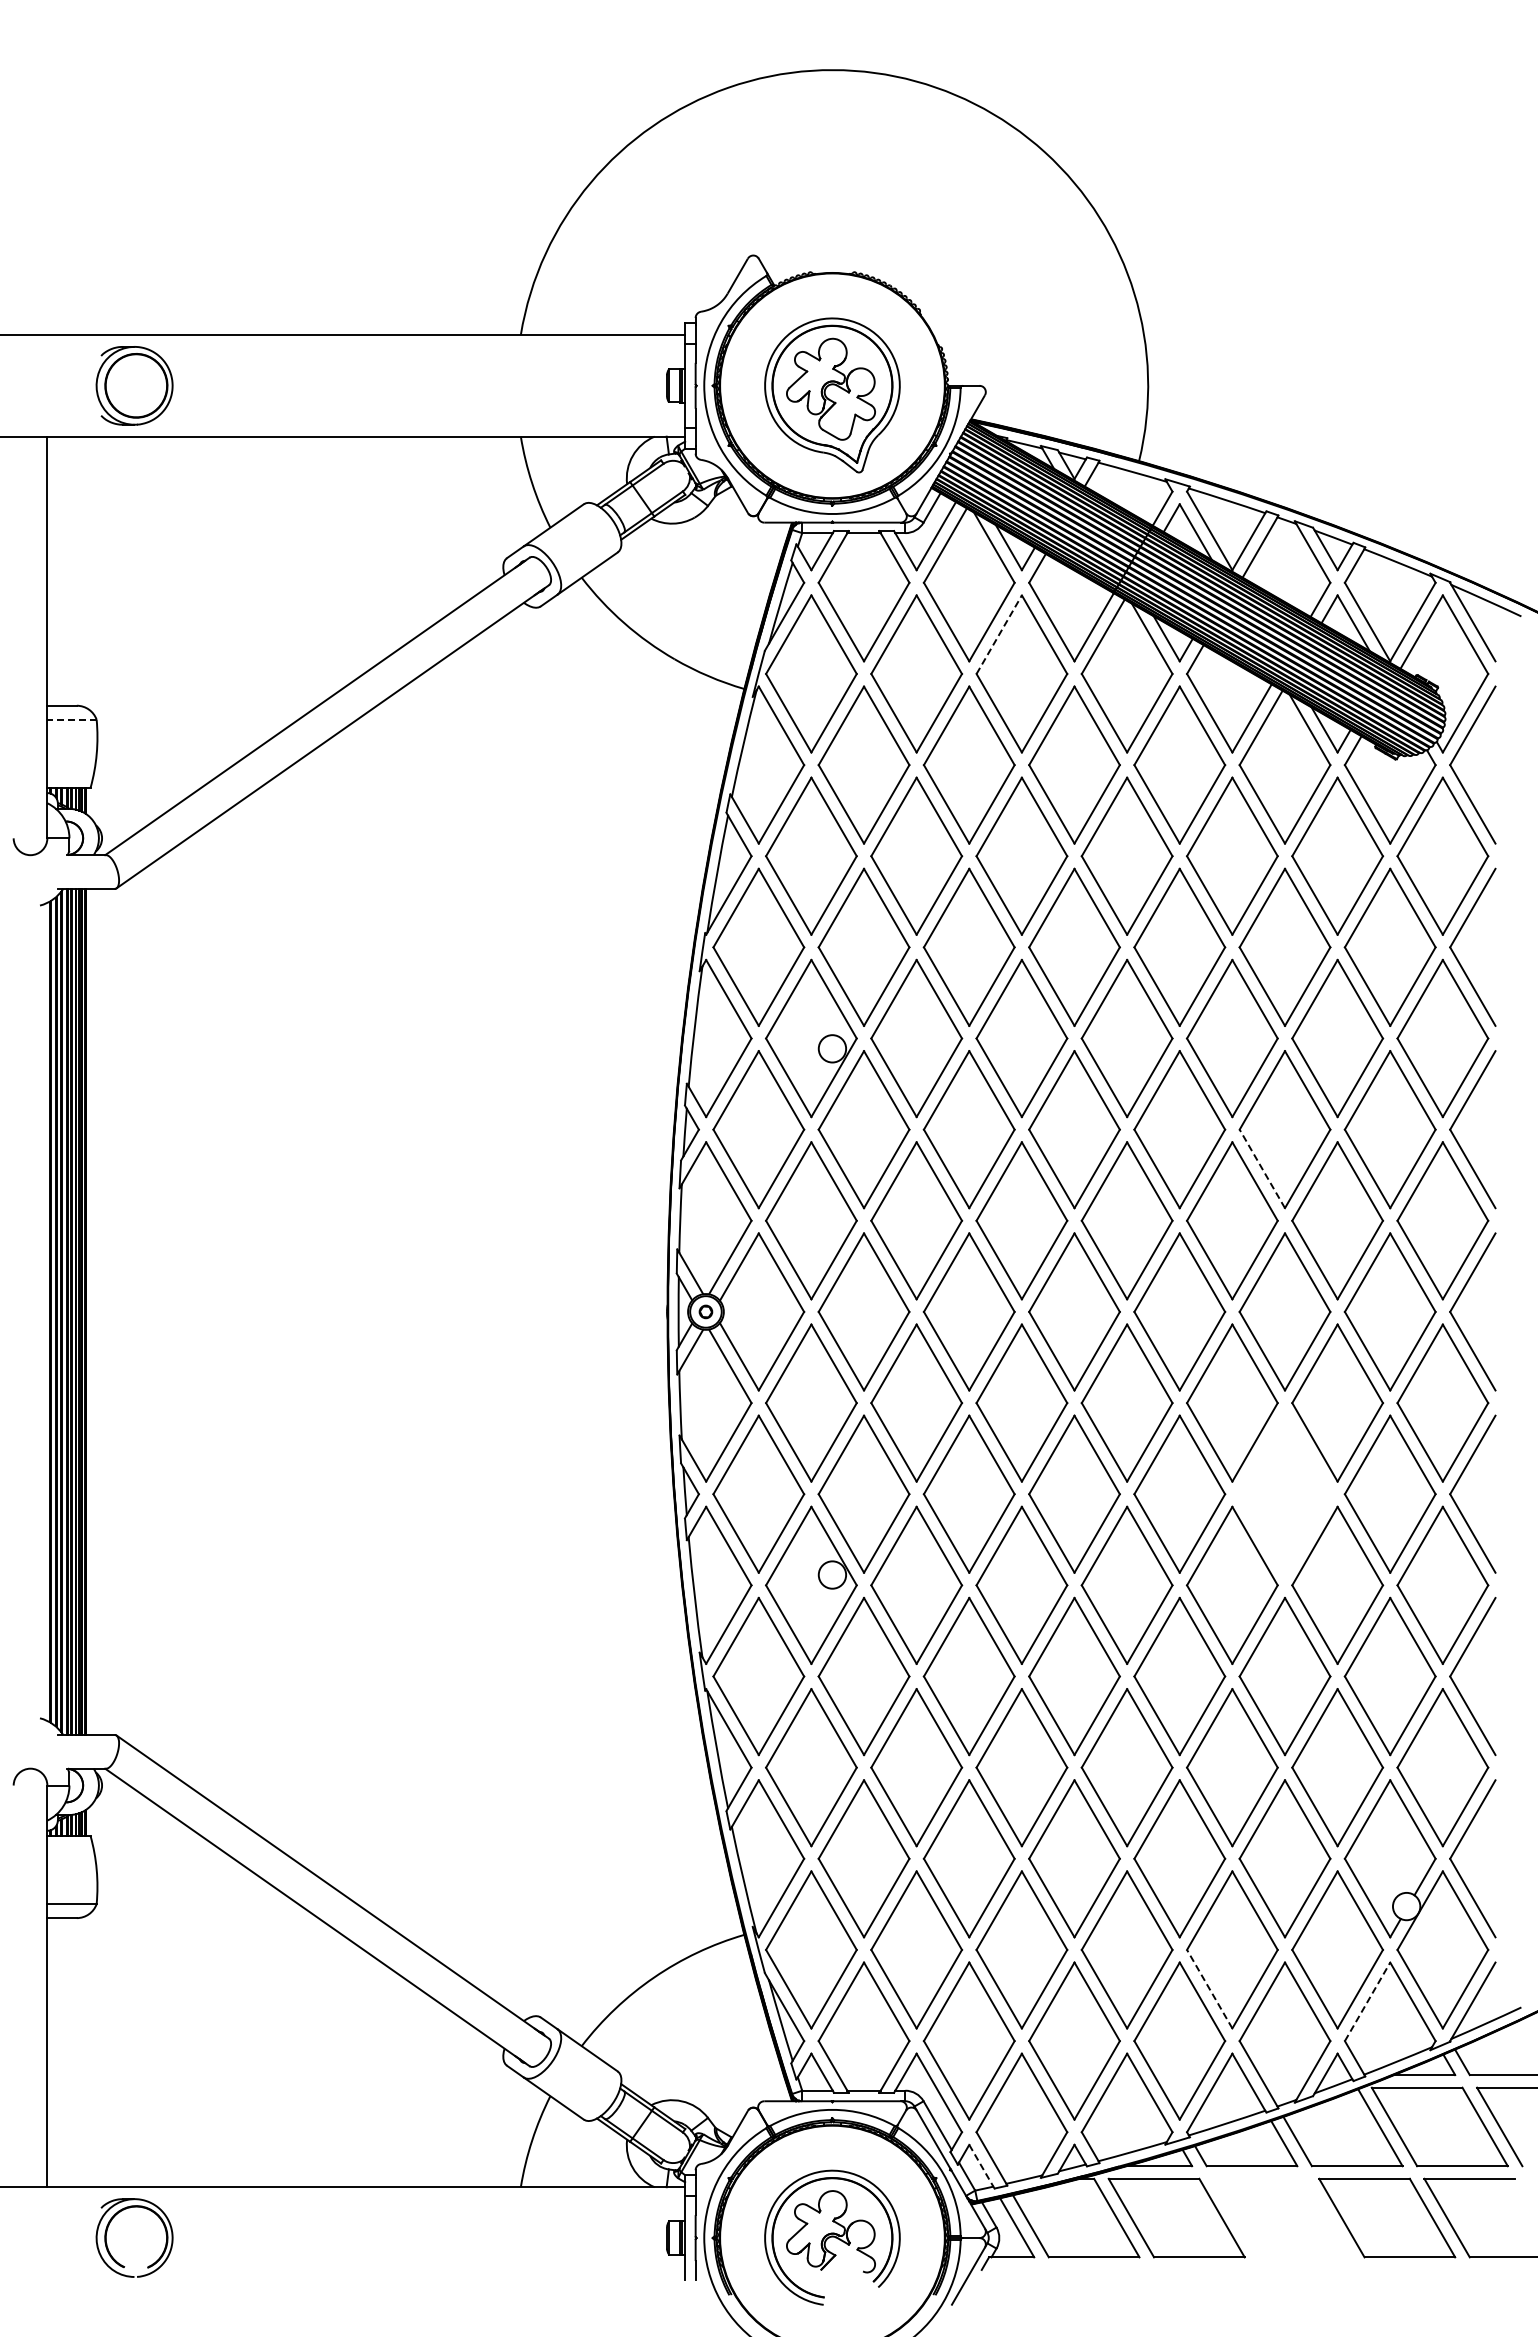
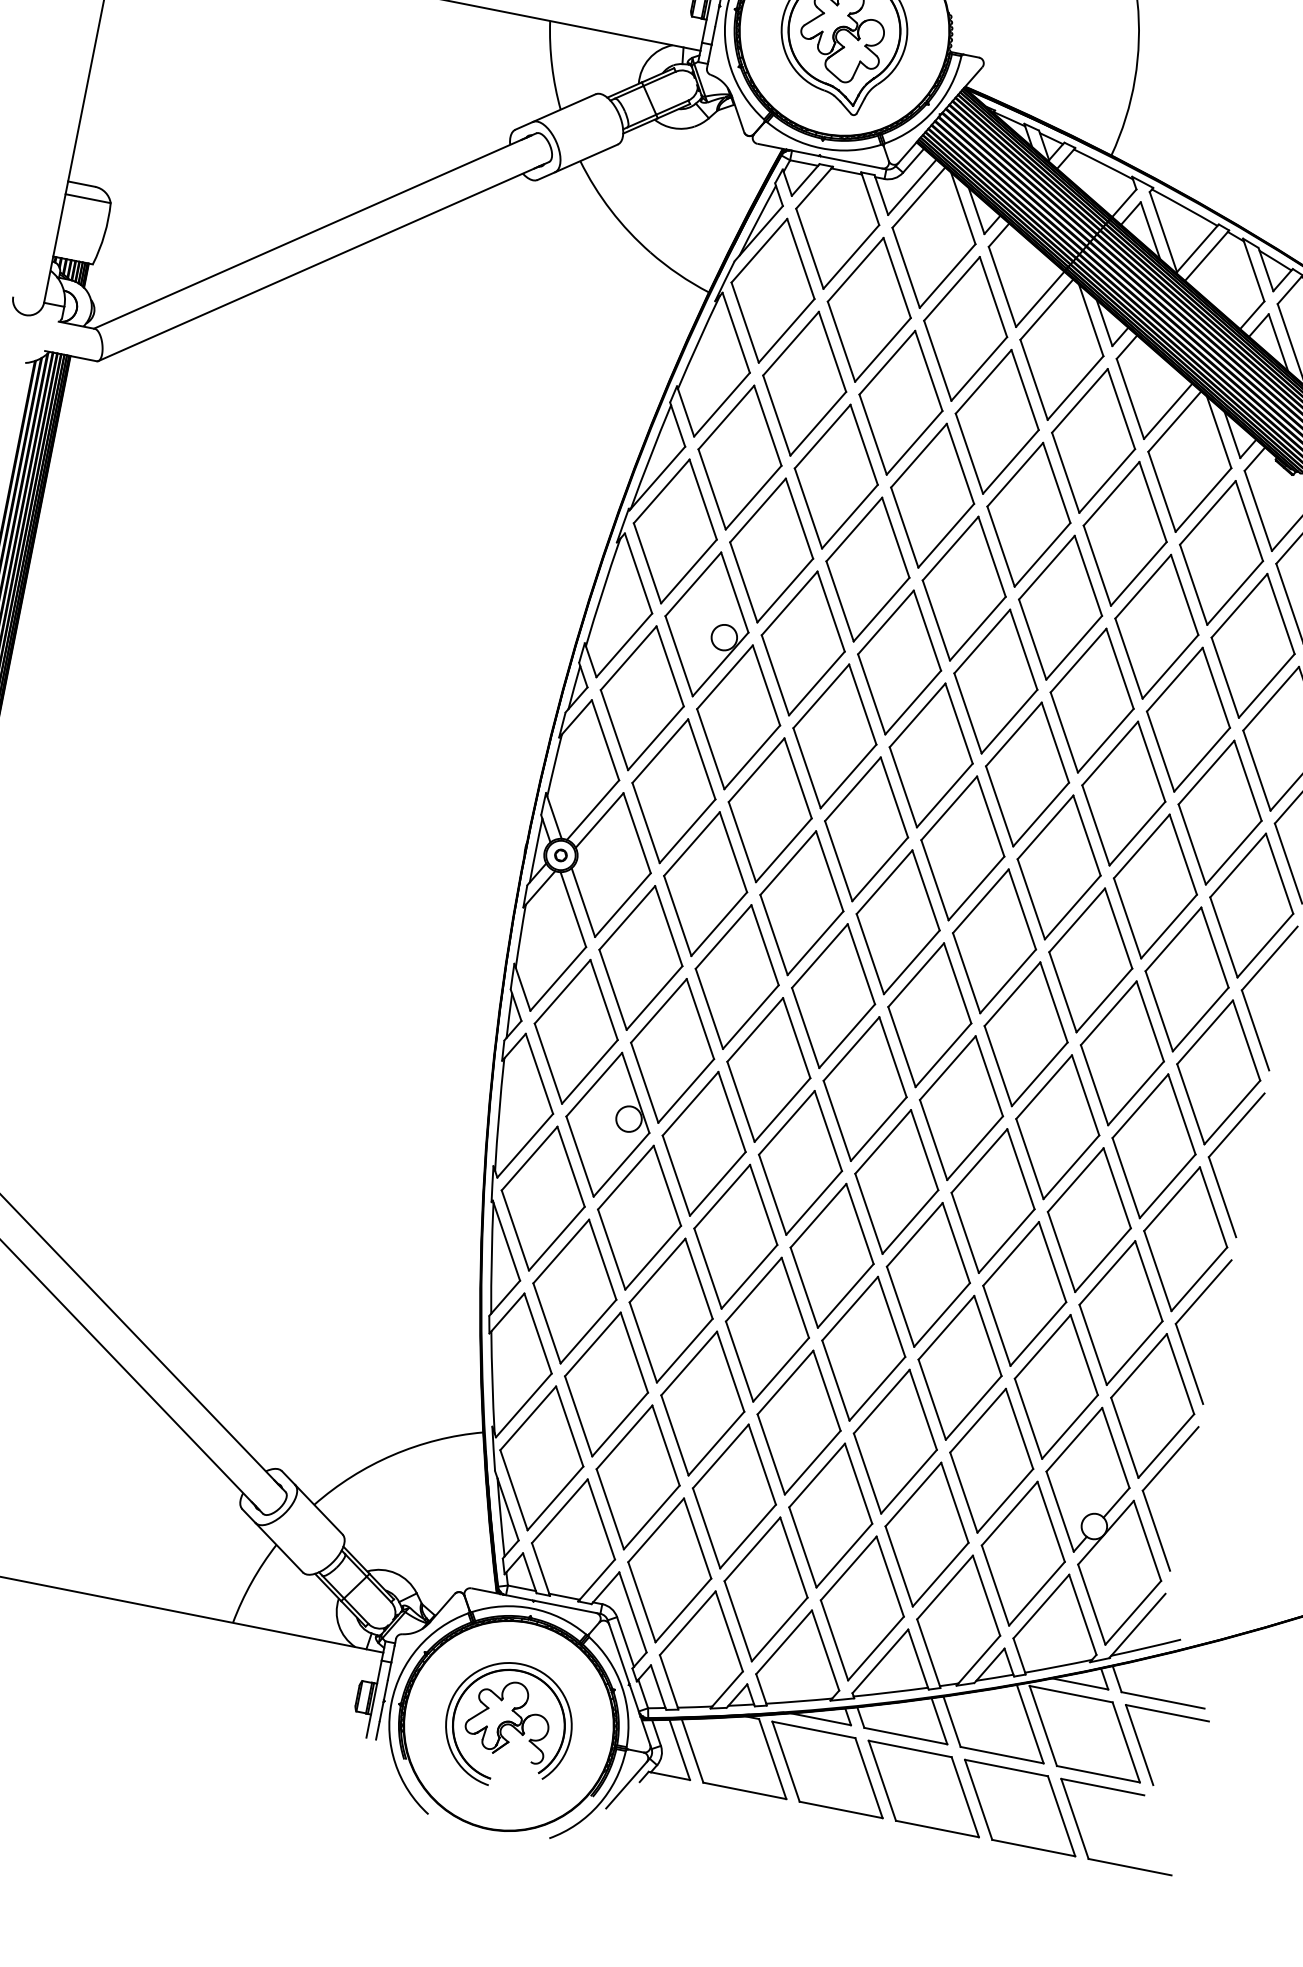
line: (999, 634) -> (952, 288), dashed -> solid
line: (72, 719) -> (88, 198), dashed -> solid
line: (1262, 1168) -> (1096, 825), dashed -> solid
part: (1284, 1493) -> (1057, 1126), added
line: (1209, 1988) -> (899, 1565), dashed -> solid
line: (1367, 2001) -> (1041, 1606), dashed -> solid
line: (981, 2166) -> (658, 1687), dashed -> solid
part: (1281, 2217) -> (923, 1788), added

